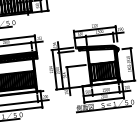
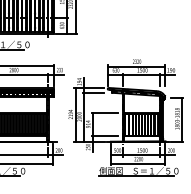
line: (77, 82) -> (104, 136), added

